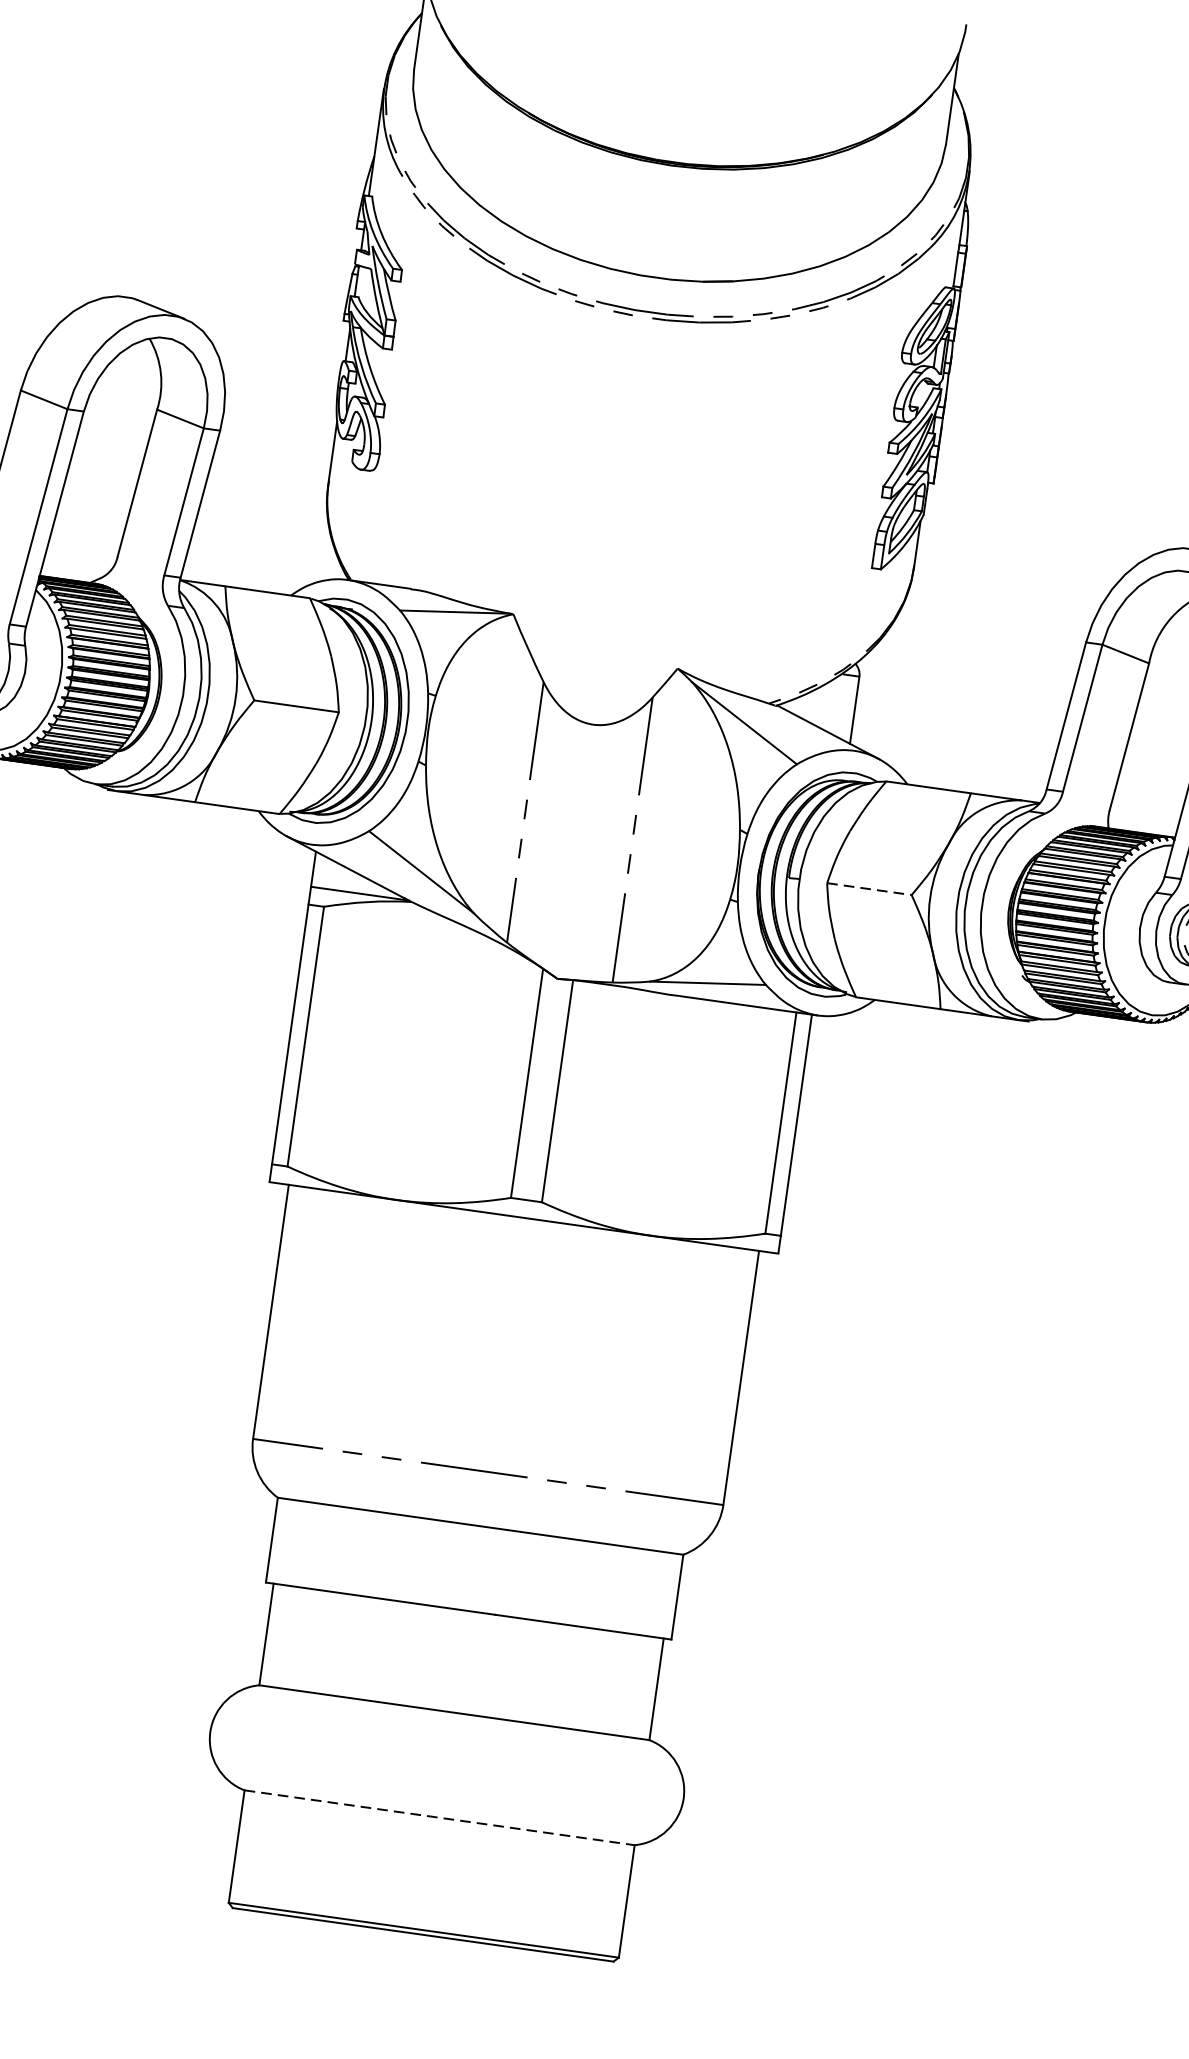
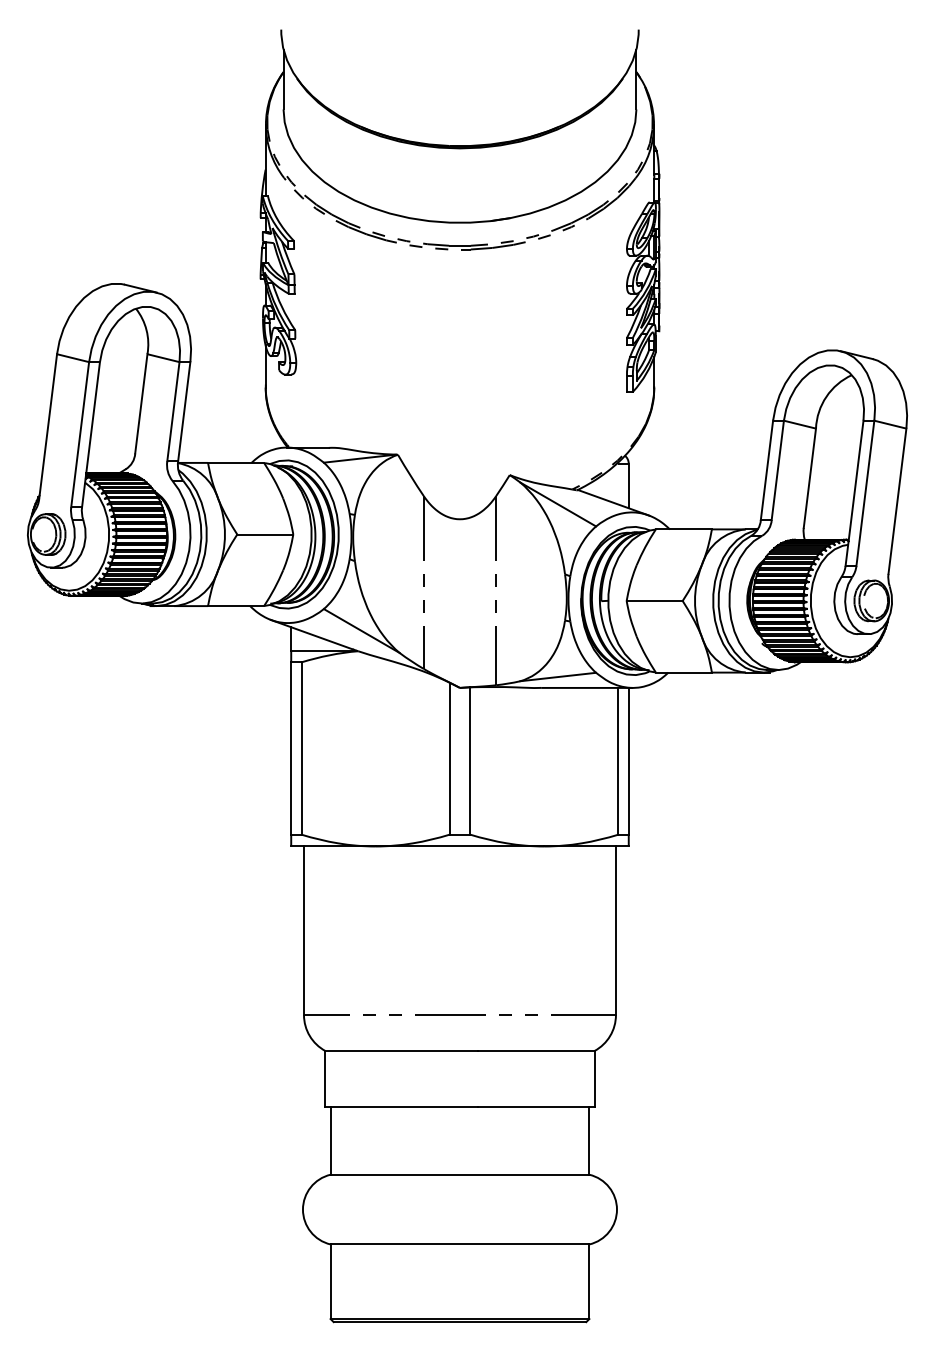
line: (870, 890) -> (655, 601), dashed -> solid
line: (440, 1817) -> (460, 1244), dashed -> solid

